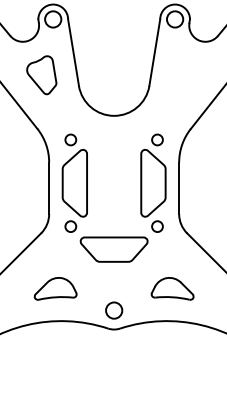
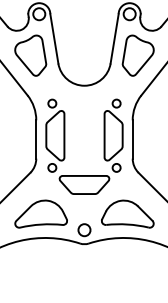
part: (41, 75) -> (30, 55), size x1.43
part: (185, 75) -> (137, 55), added
part: (54, 288) -> (40, 213), size x1.67
part: (172, 288) -> (127, 213), size x1.67

